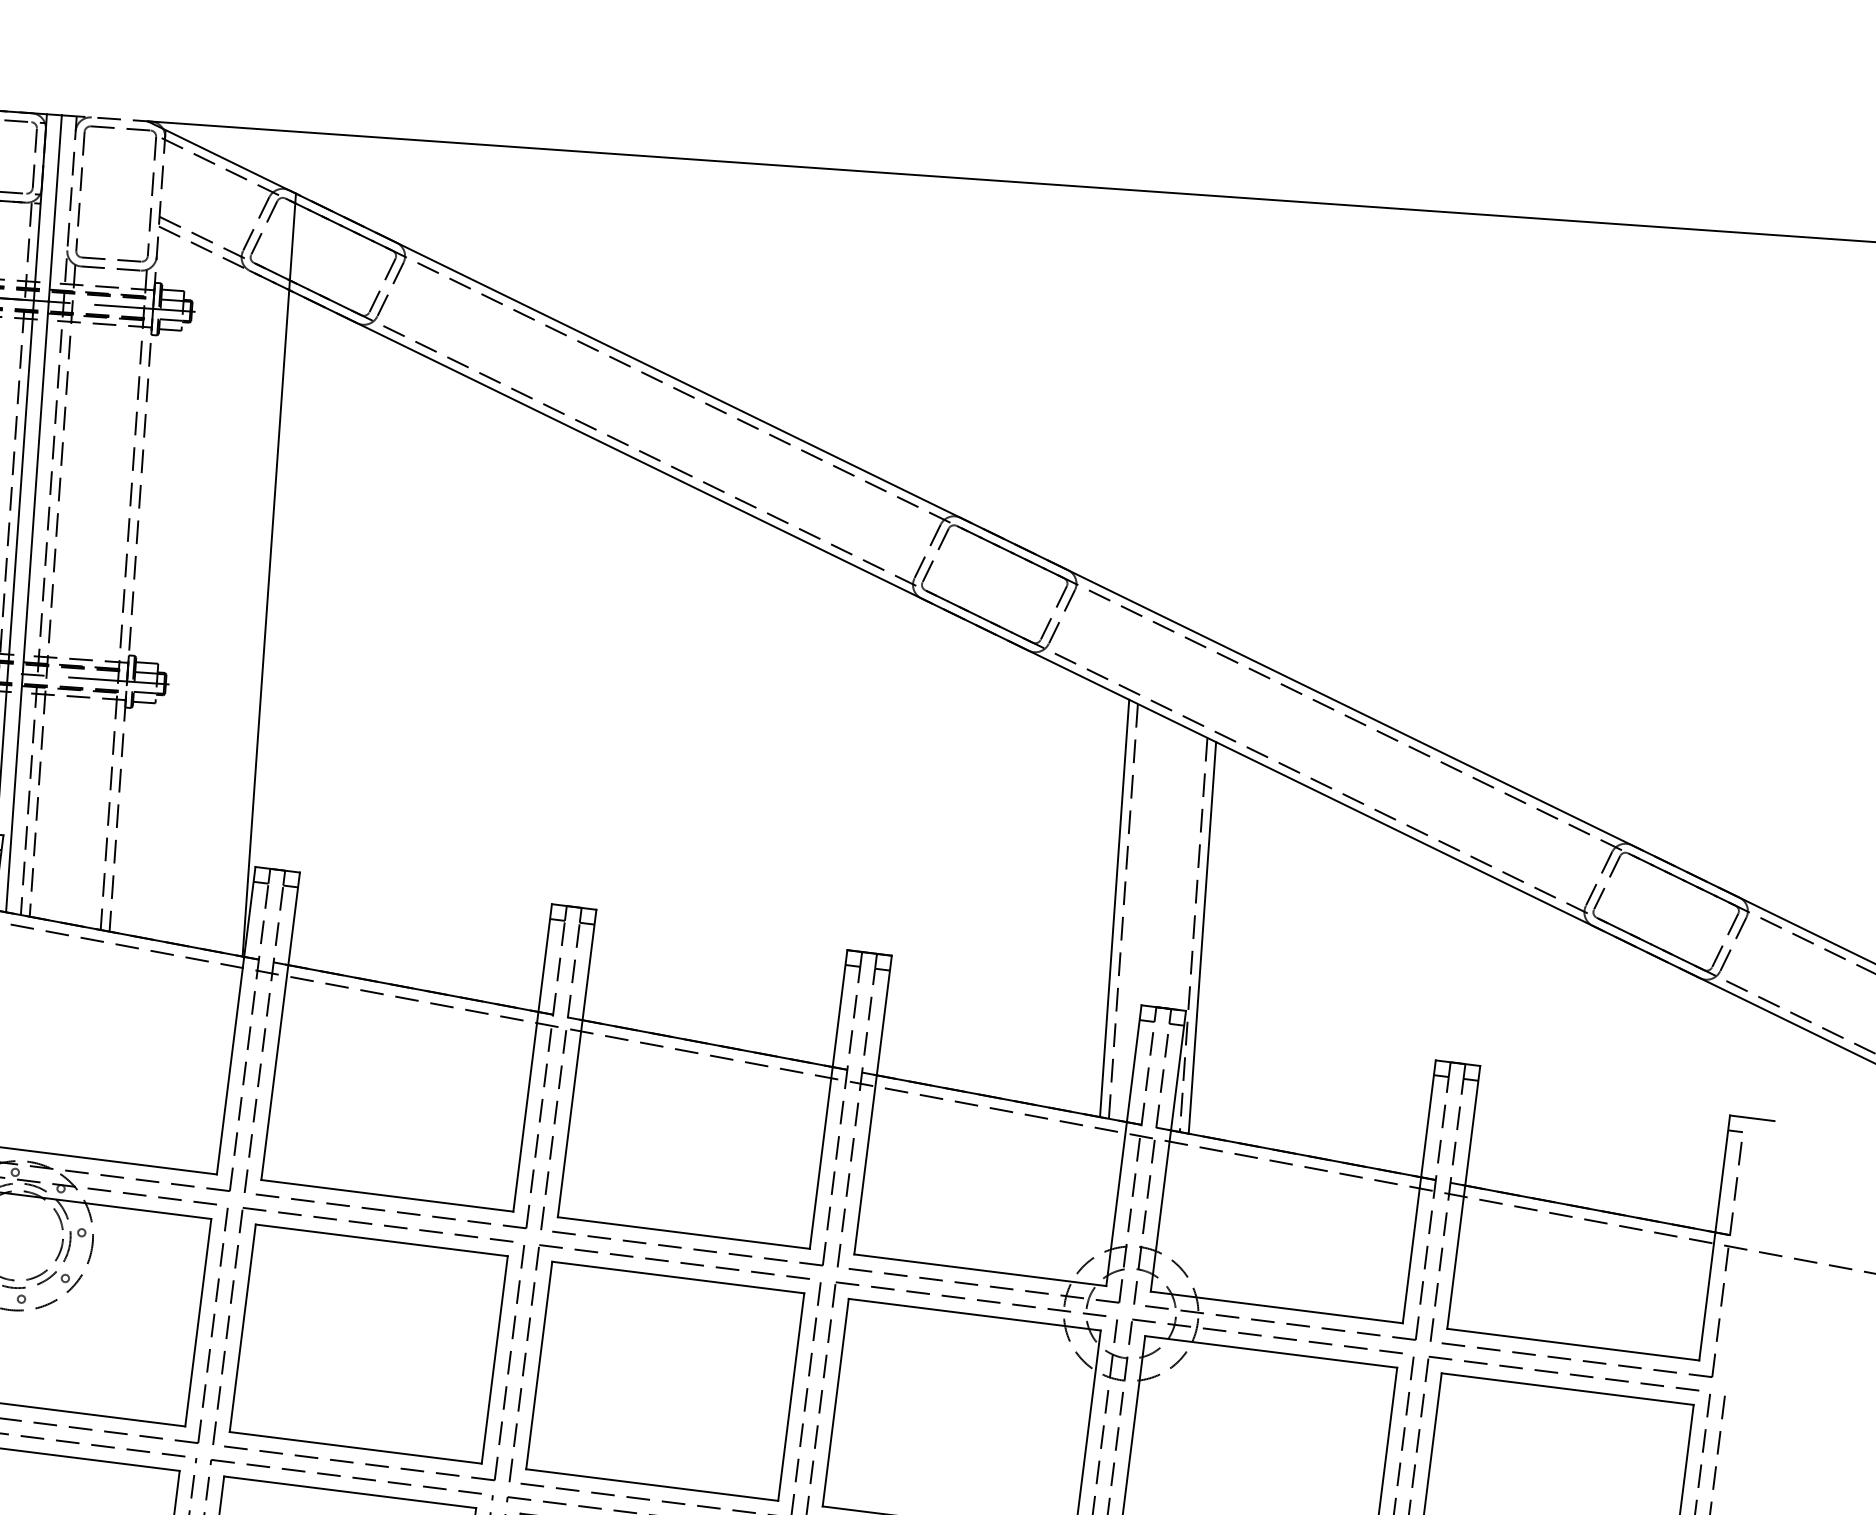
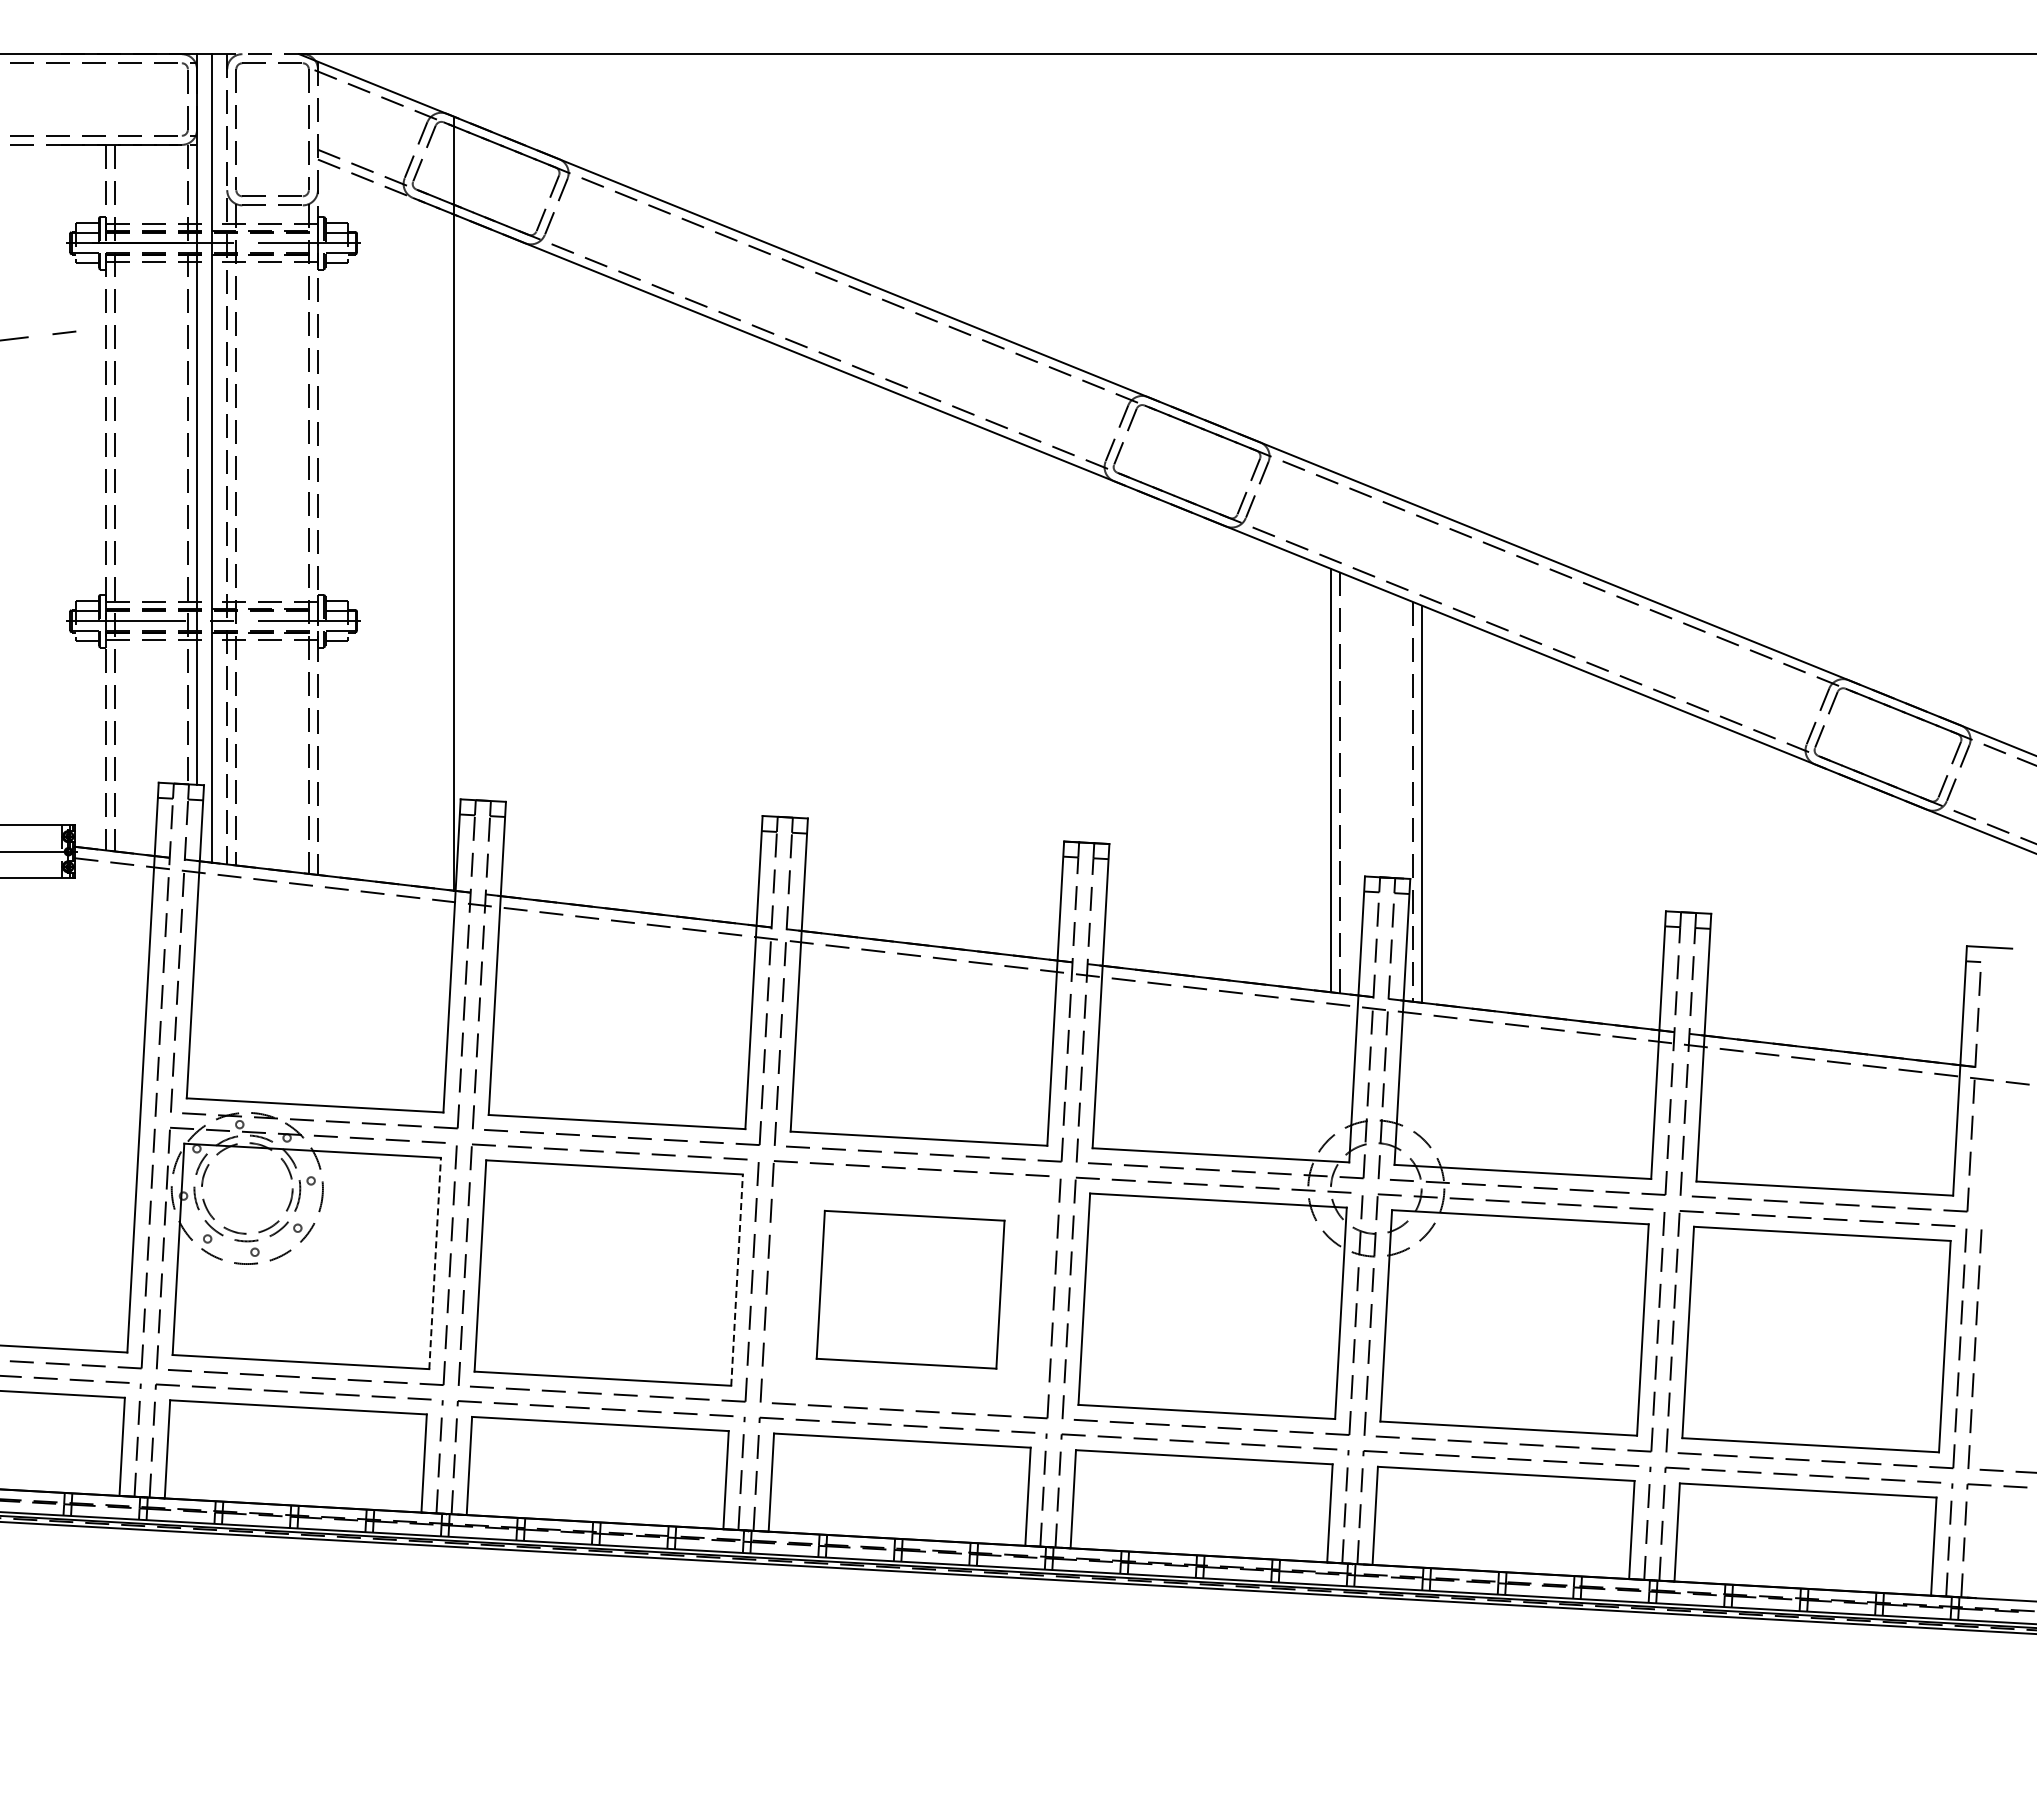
line: (198, 1322) -> (435, 1263), solid -> dashed
line: (495, 1360) -> (737, 1280), solid -> dashed
part: (665, 1381) -> (910, 1289), size x0.7

